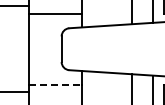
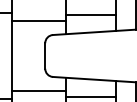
line: (106, 8) -> (90, 15), added
line: (55, 84) -> (39, 91), dashed -> solid
line: (106, 89) -> (90, 96), added

